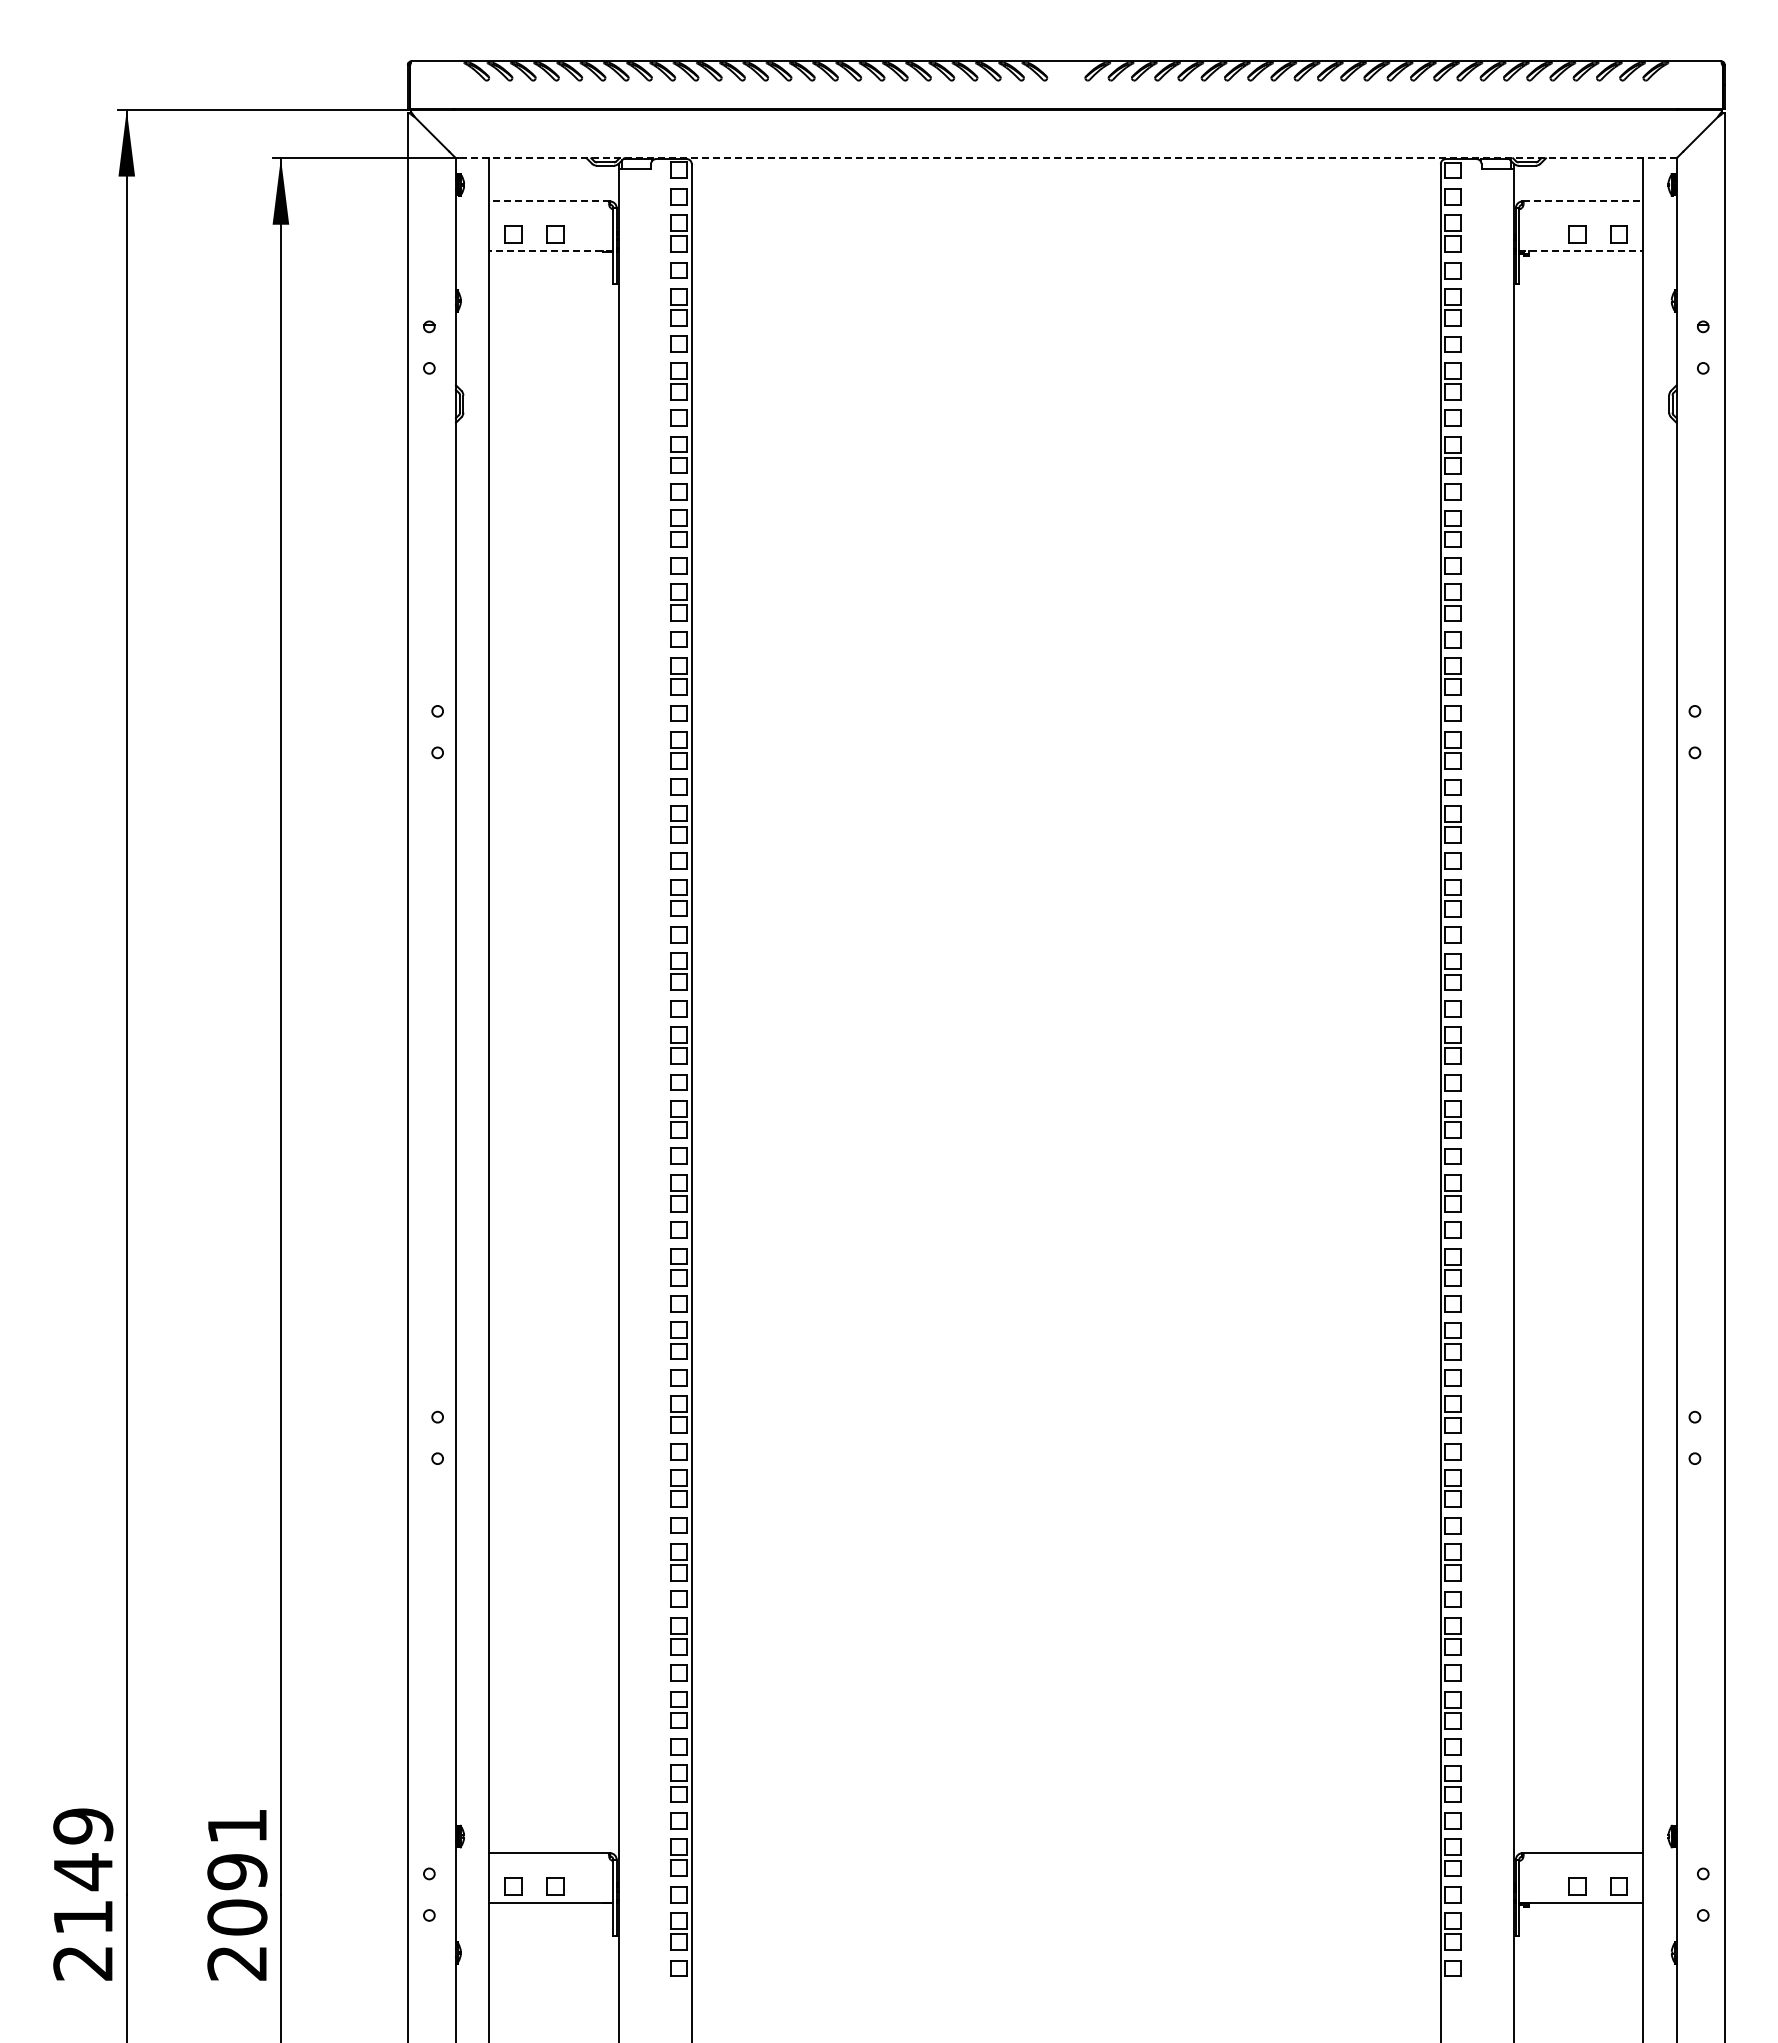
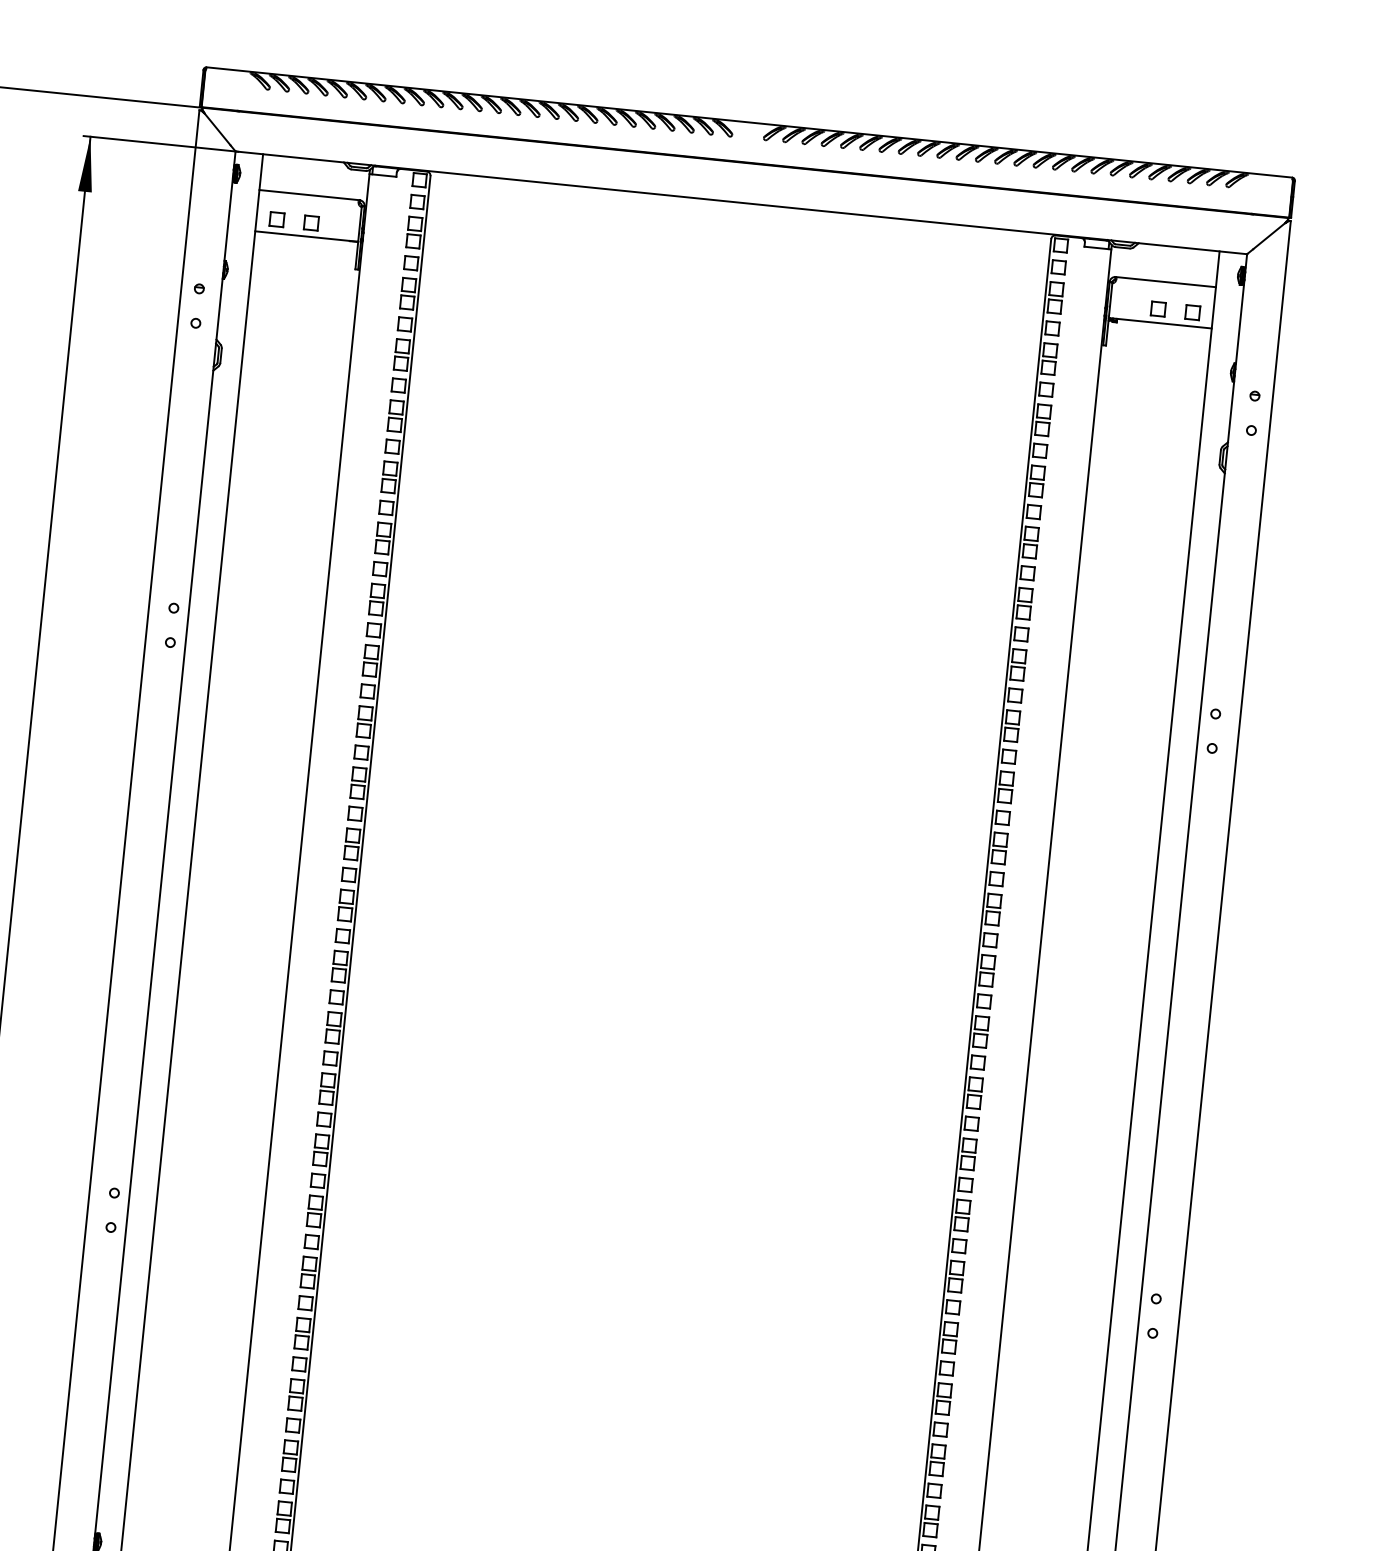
line: (1065, 158) -> (740, 202), dashed -> solid
line: (549, 201) -> (309, 195), dashed -> solid
line: (1583, 201) -> (1166, 282), dashed -> solid
line: (550, 251) -> (306, 236), dashed -> solid
line: (1581, 251) -> (1160, 323), dashed -> solid

